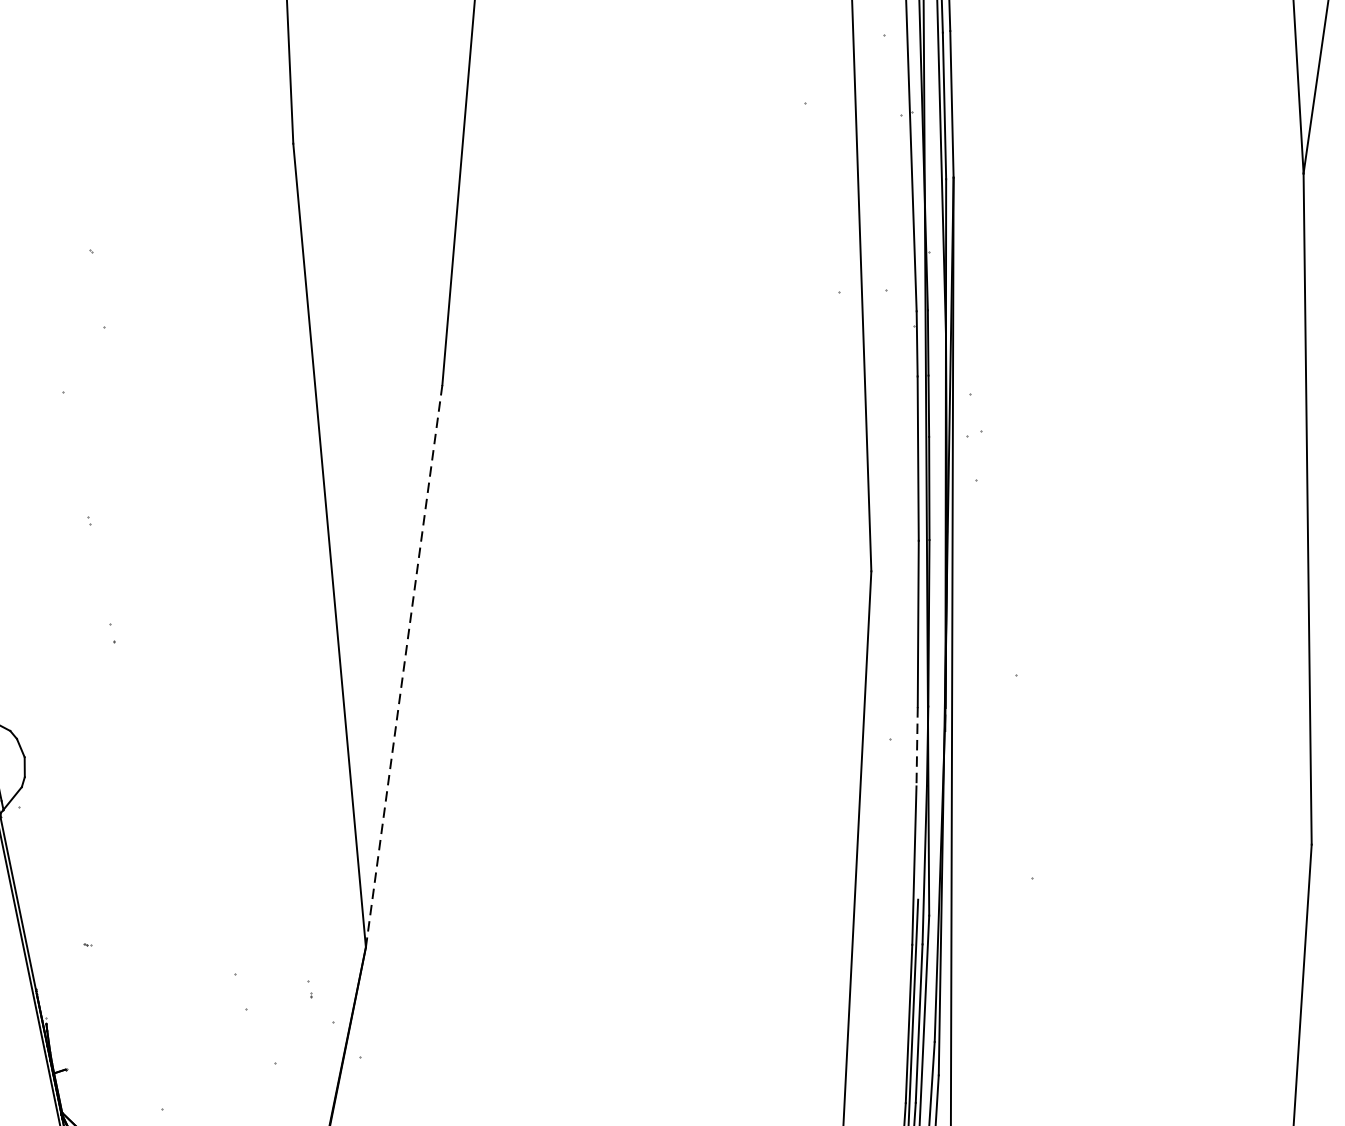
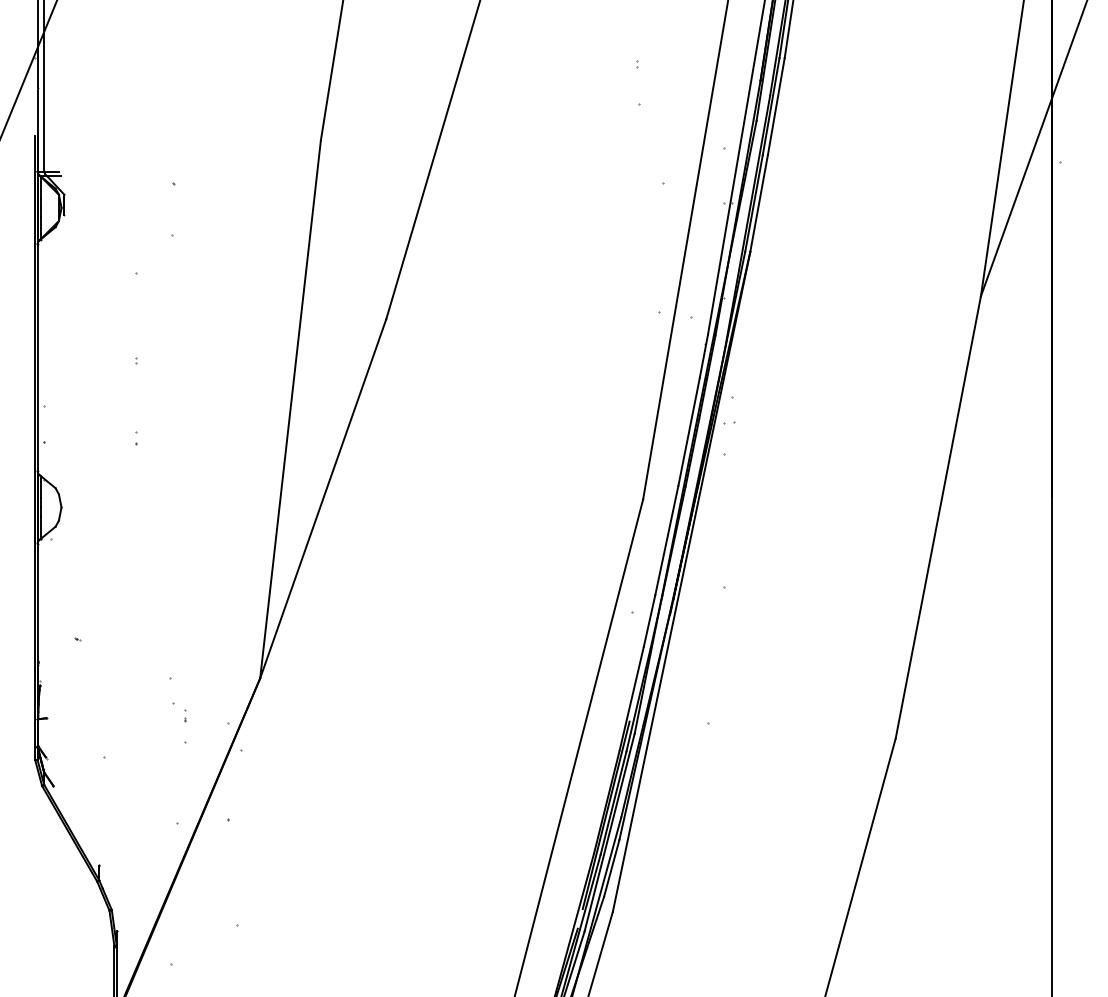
line: (404, 667) -> (323, 499), dashed -> solid
line: (917, 747) -> (649, 621), dashed -> solid
part: (311, 989) -> (185, 715), moved

